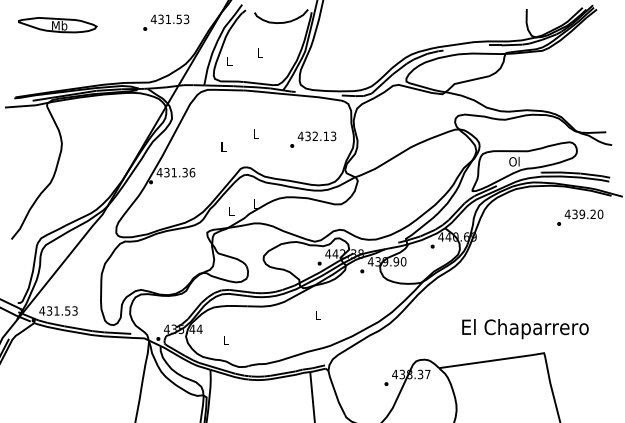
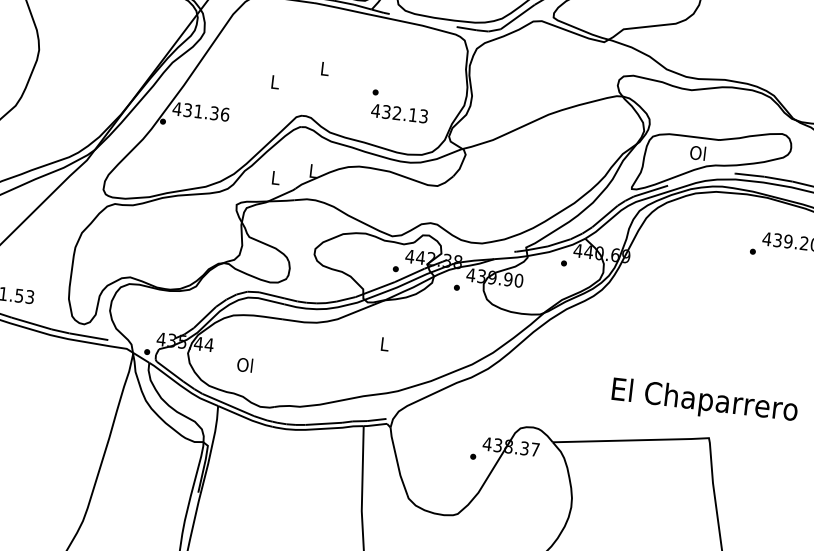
text: (316, 136) -> (398, 113), moved
text: (525, 329) -> (704, 402), moved
text: (225, 339) -> (245, 364), L -> Ol

